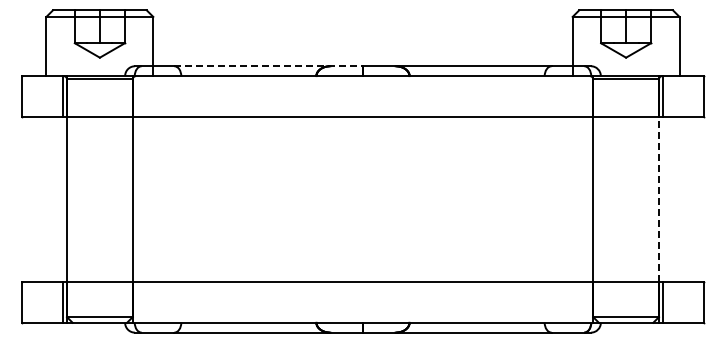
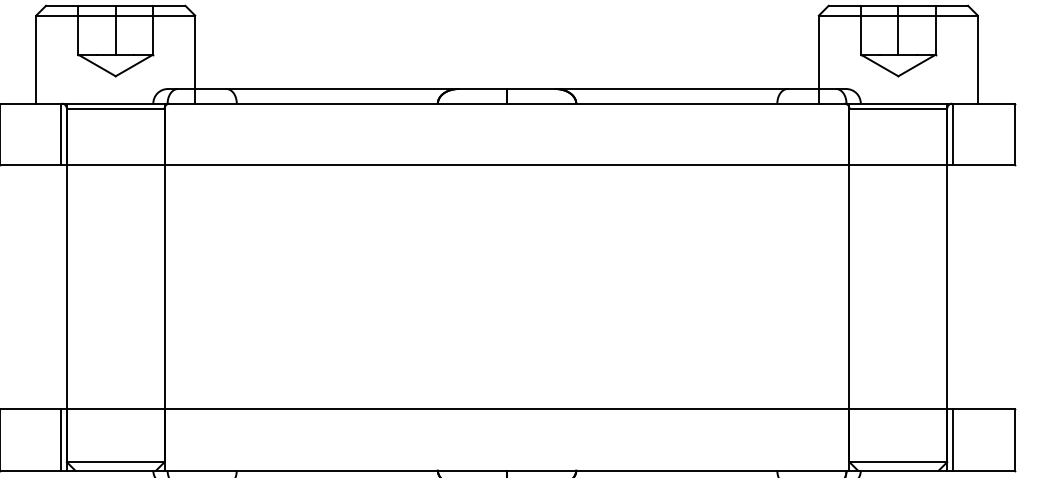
line: (269, 66) -> (368, 89), dashed -> solid
line: (658, 198) -> (946, 285), dashed -> solid

